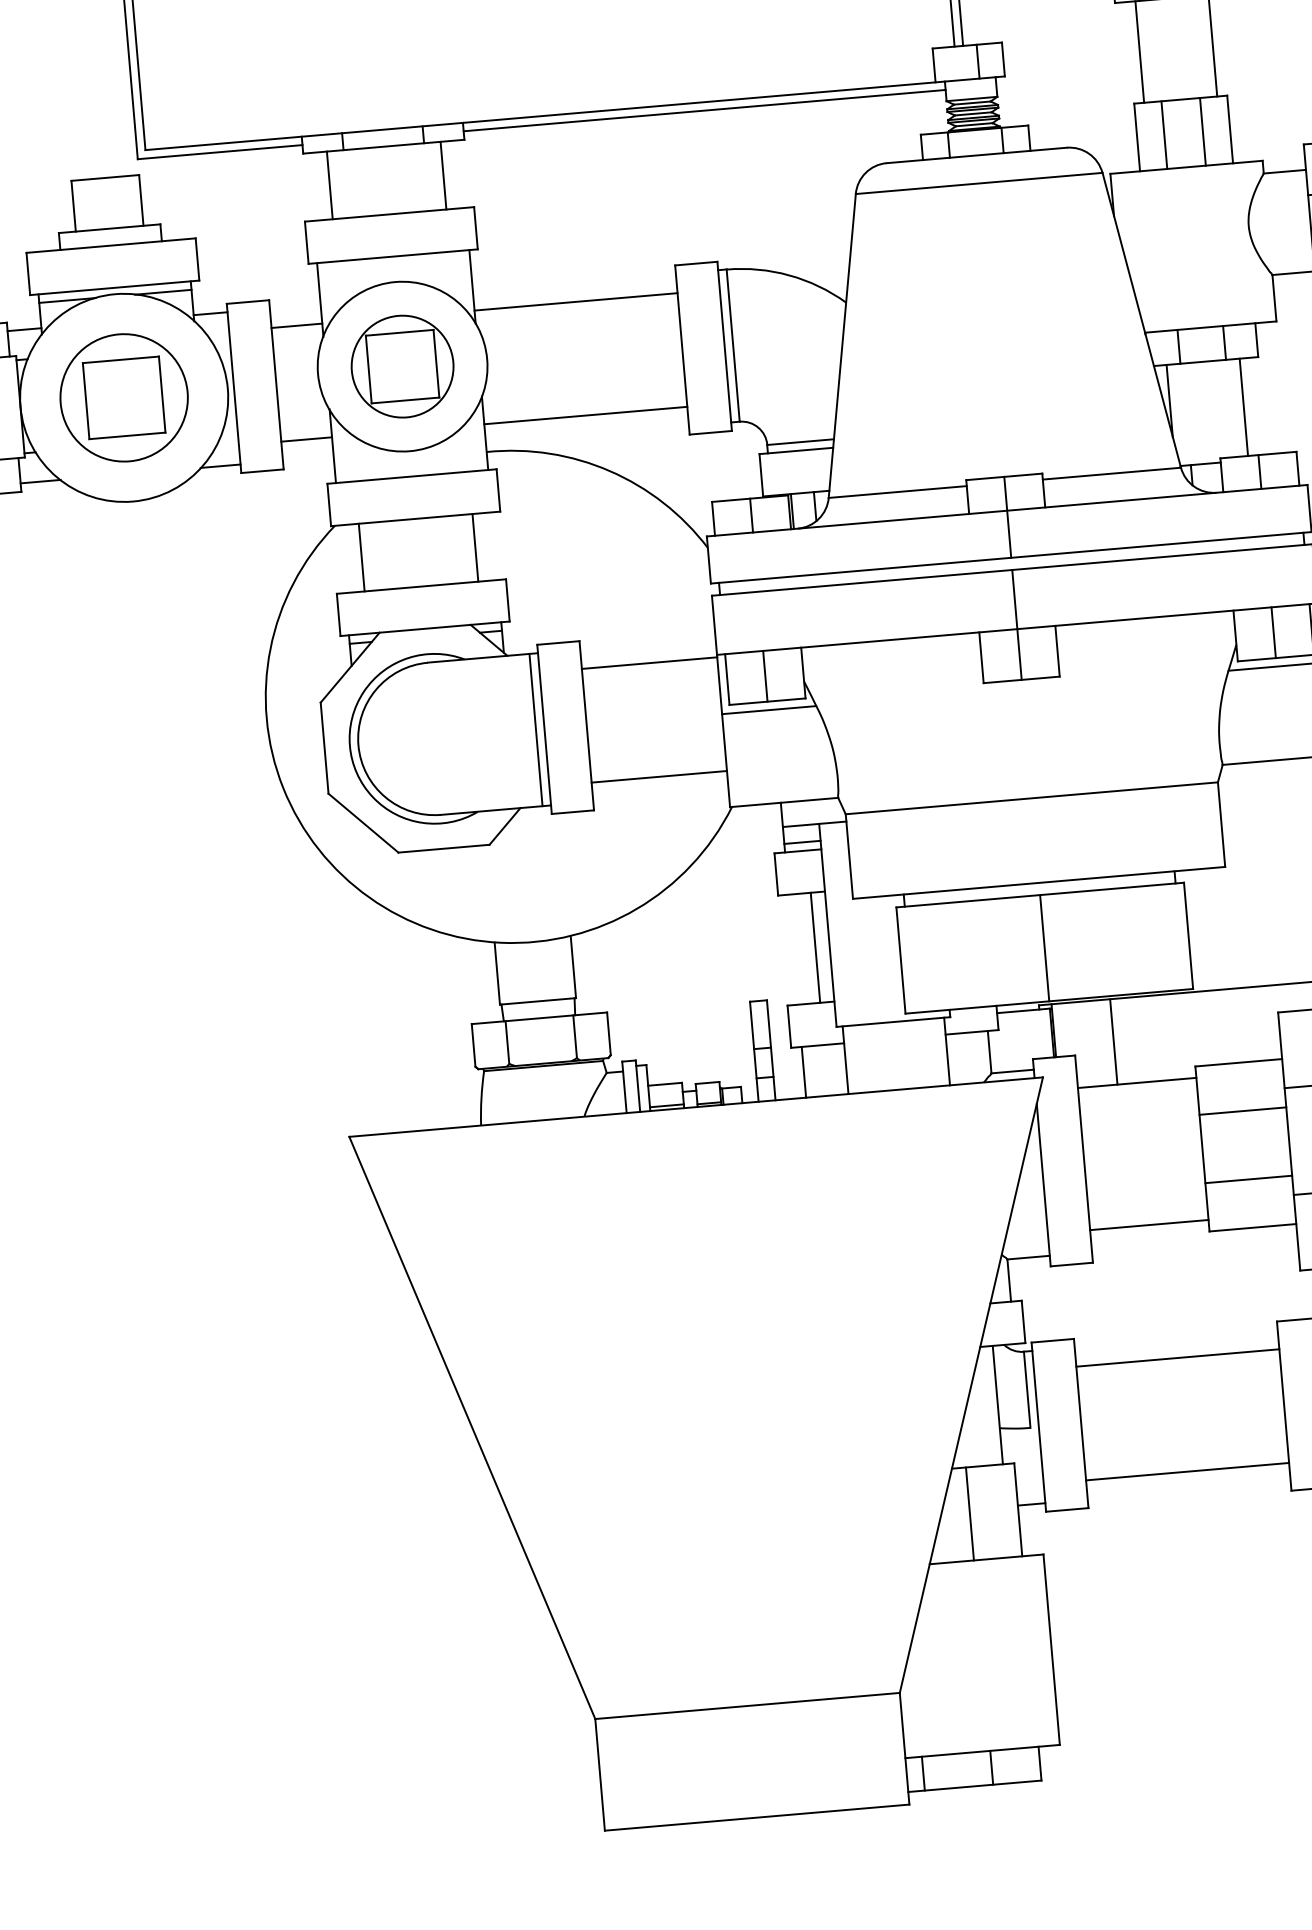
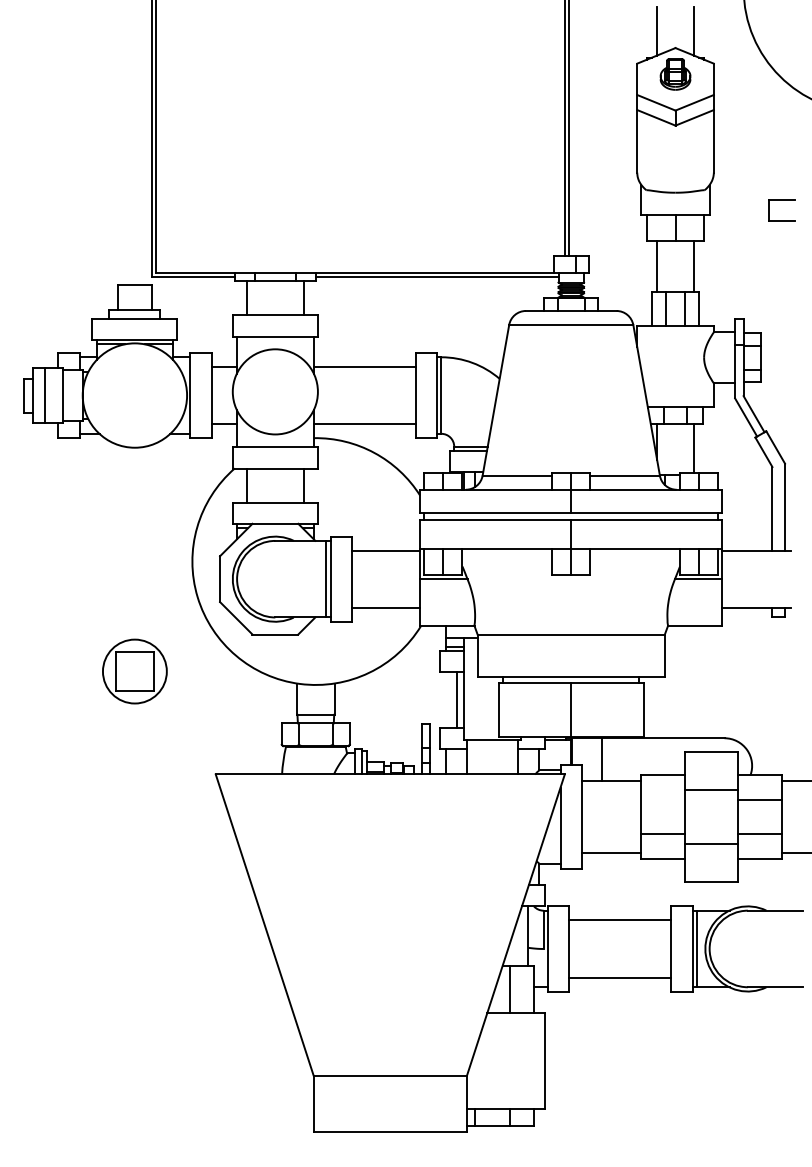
part: (402, 365) -> (275, 391), removed
part: (123, 397) -> (134, 671), moved
line: (1243, 1110) -> (663, 799), removed

